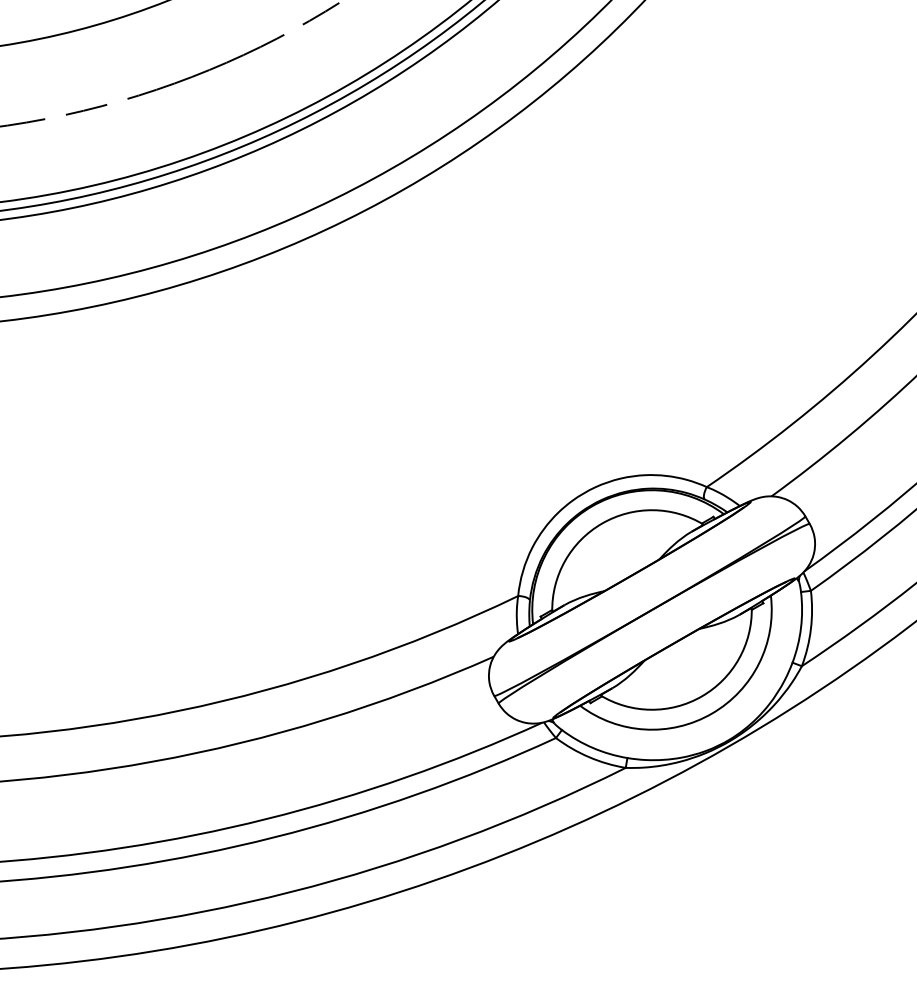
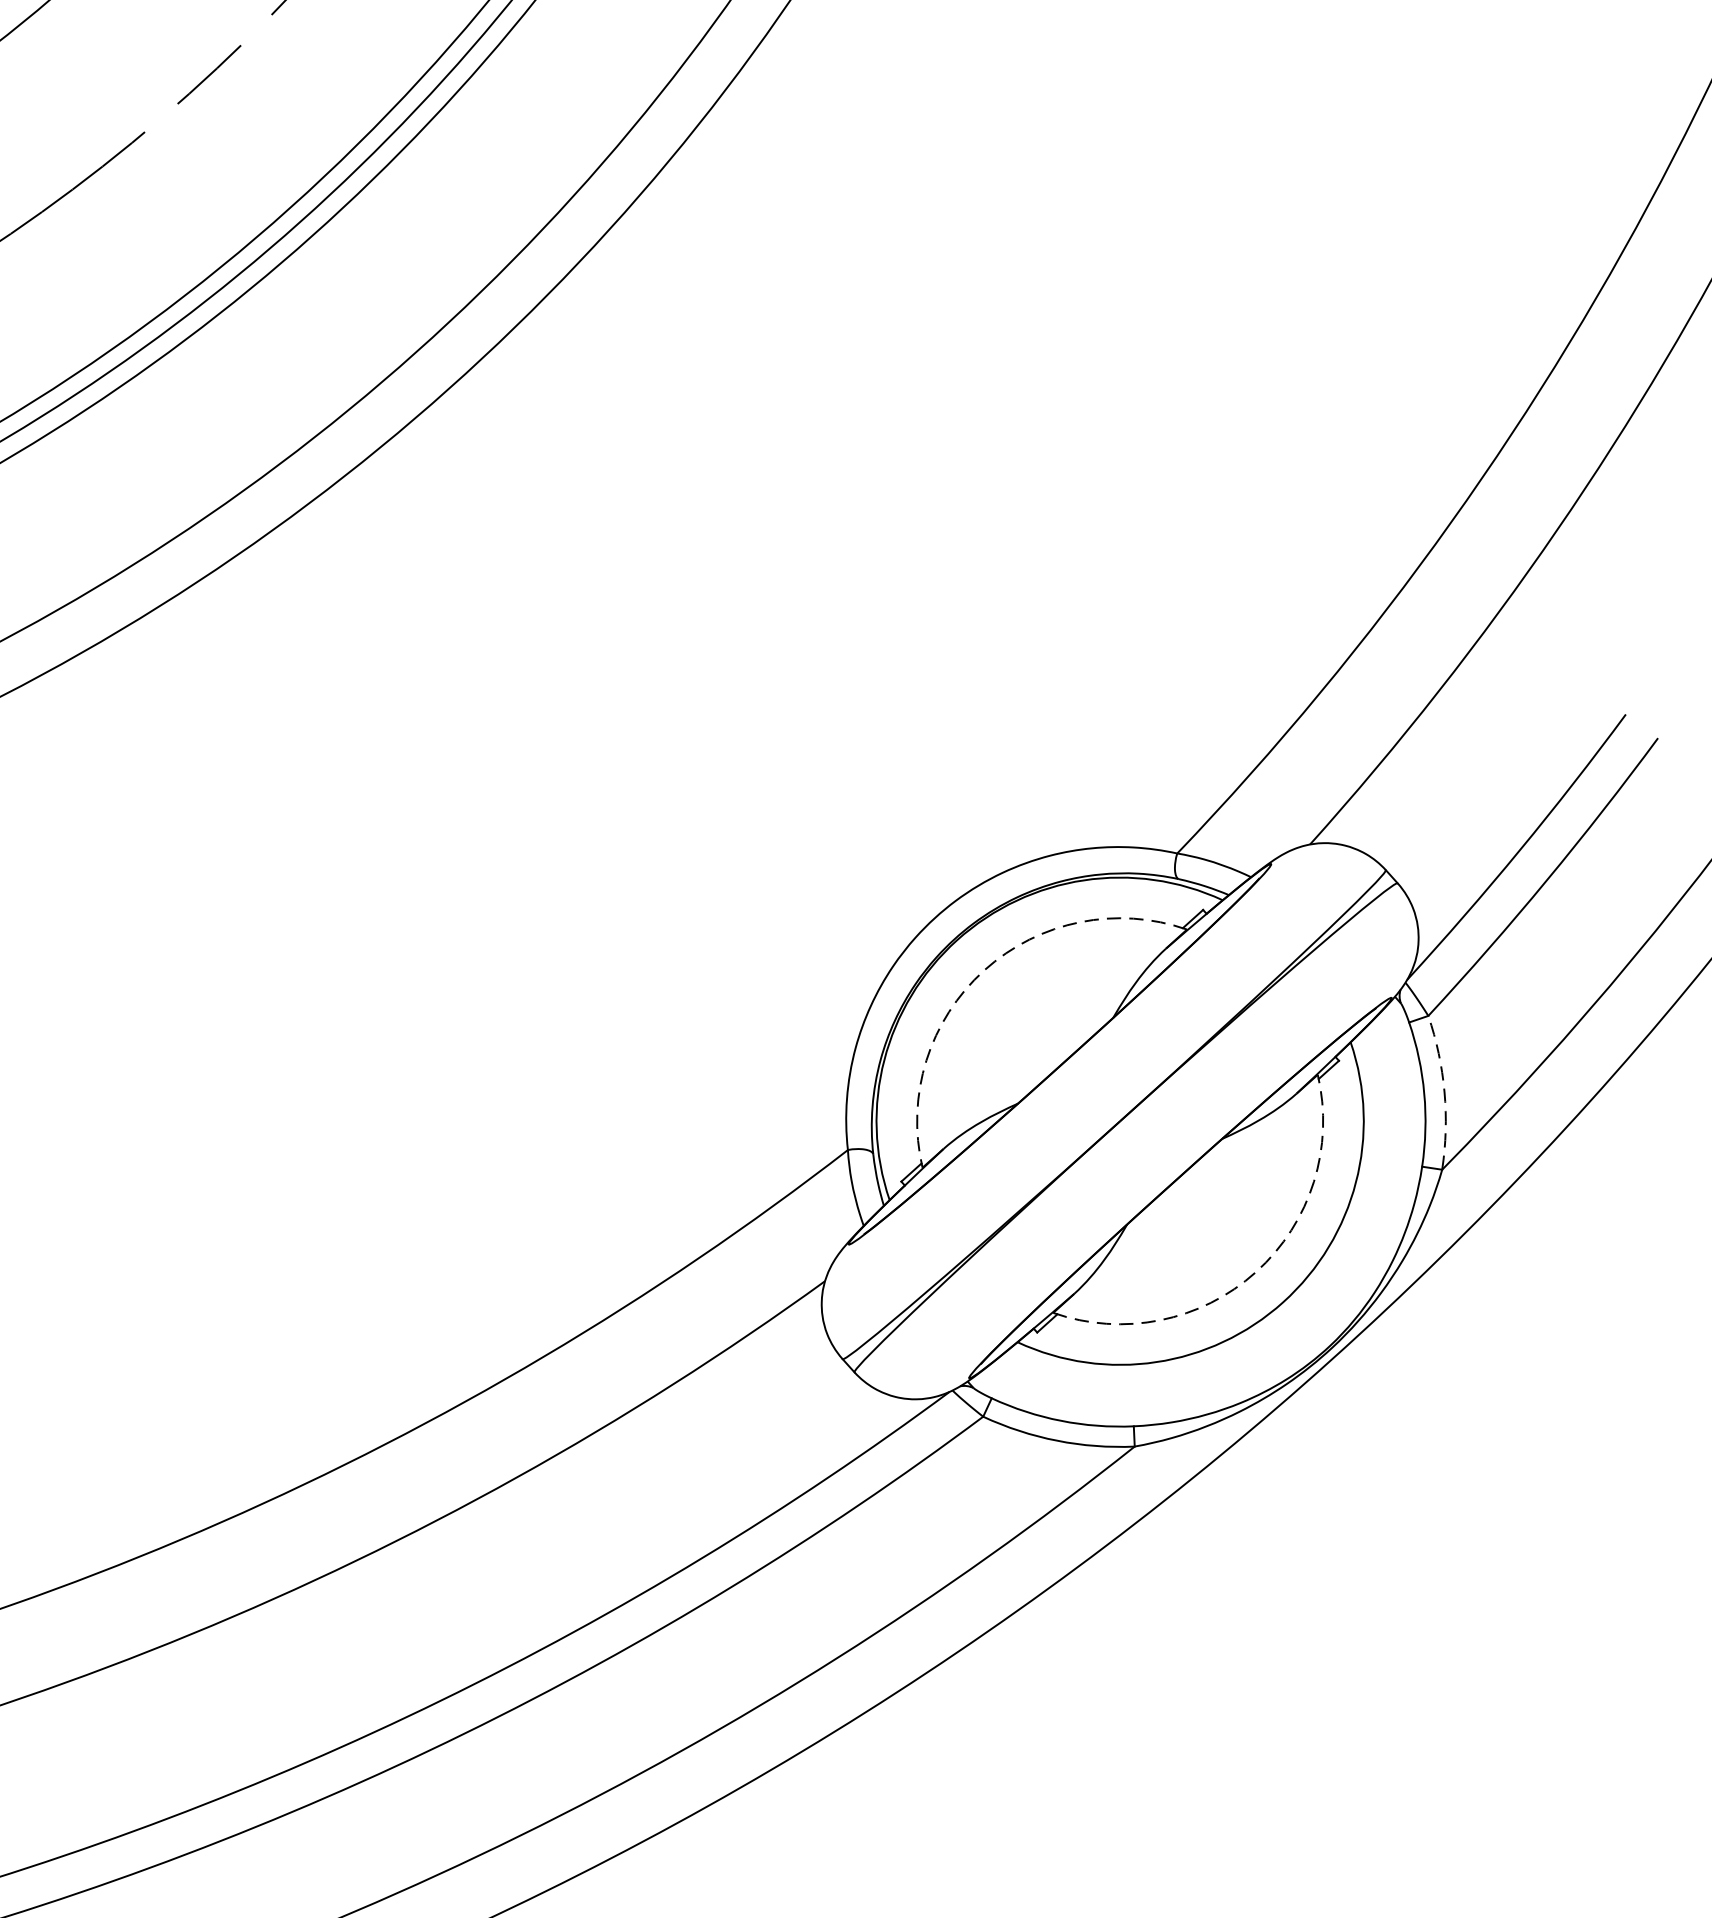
arc: (602, 523) -> (985, 970), solid -> dashed
arc: (810, 629) -> (1443, 1093), solid -> dashed
arc: (701, 696) -> (1255, 1272), solid -> dashed

